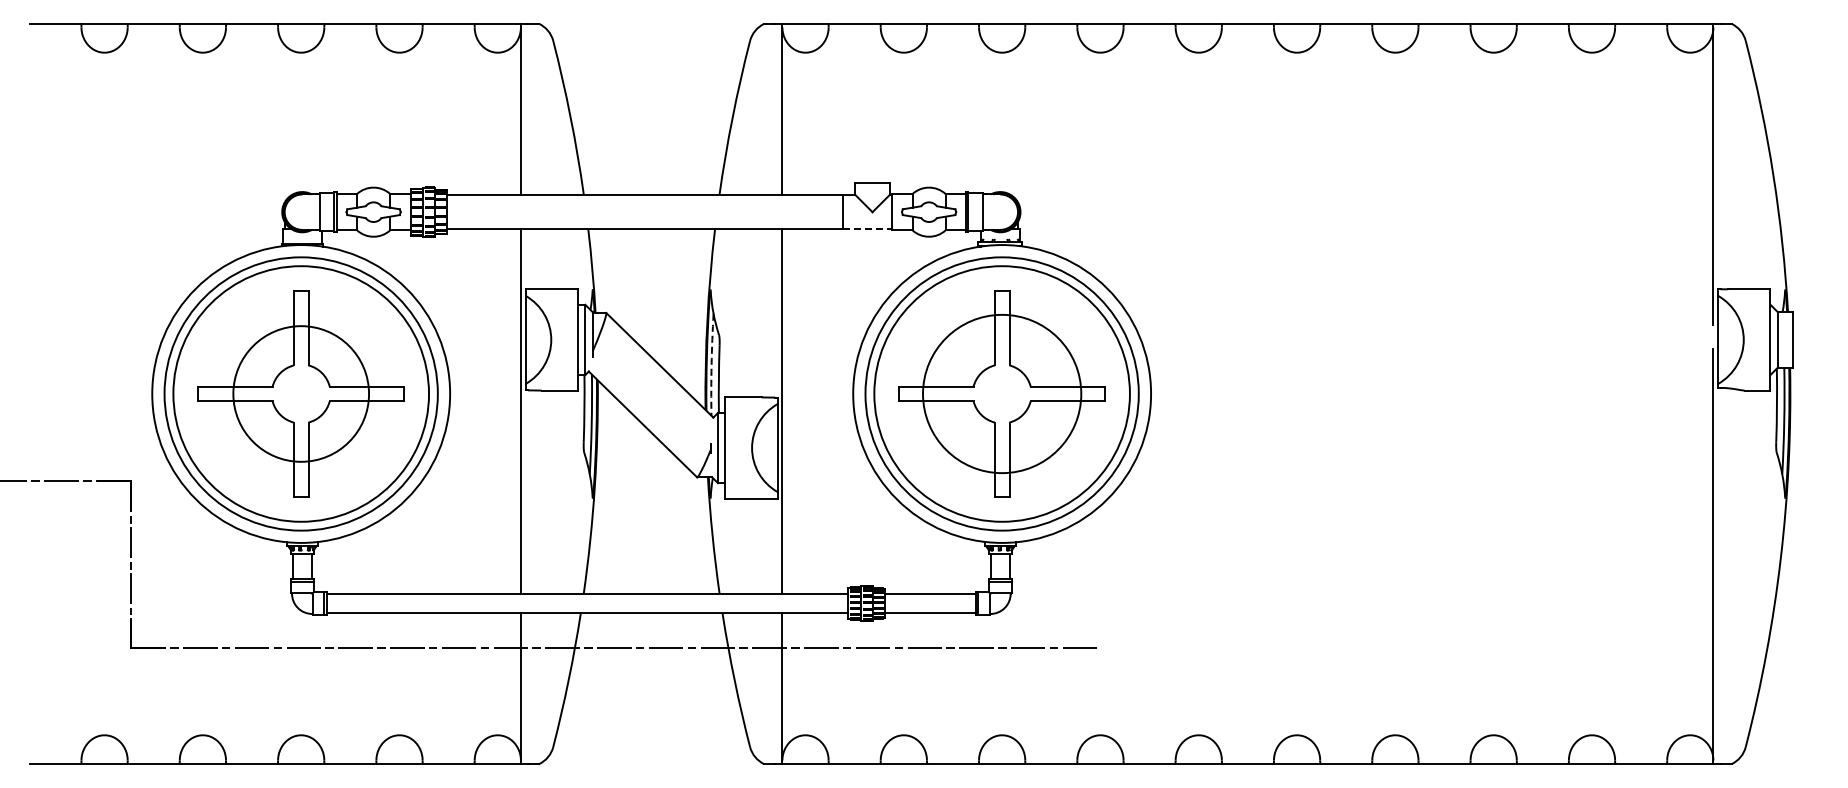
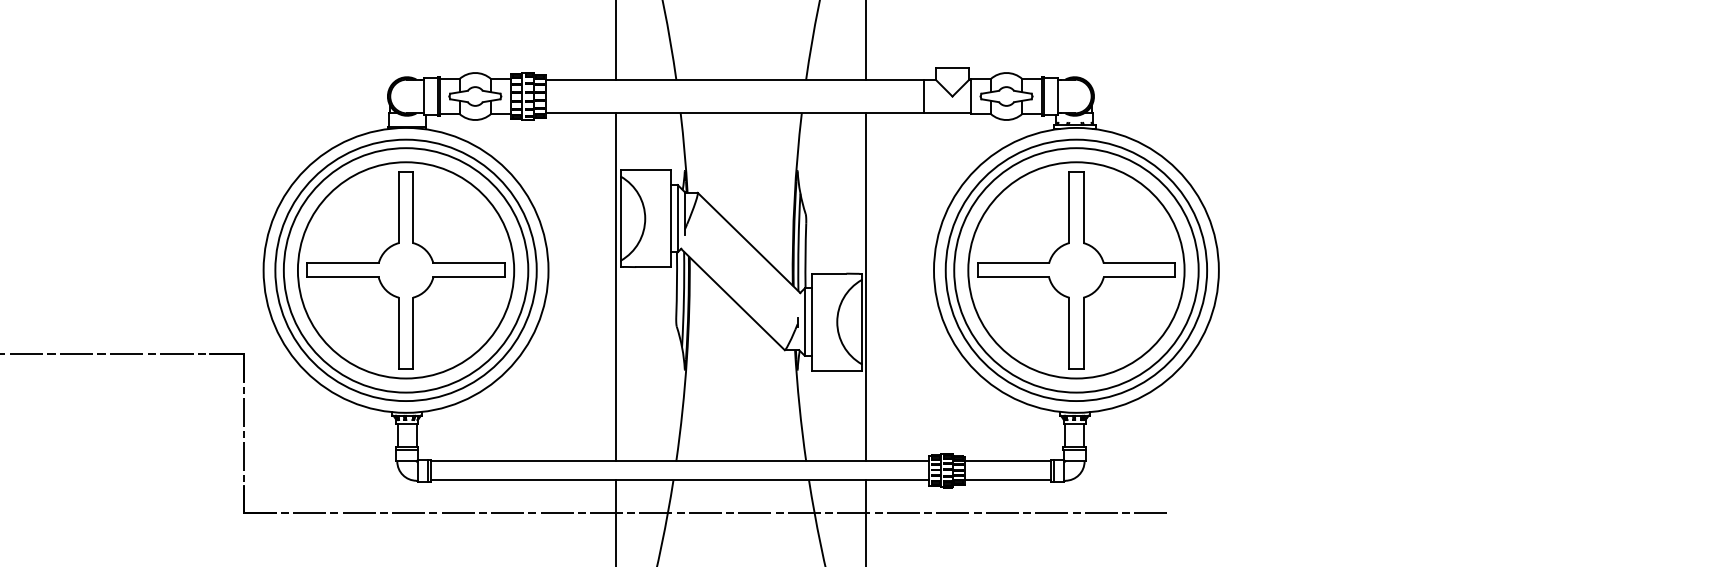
line: (867, 229) -> (947, 113), dashed -> solid
arc: (711, 364) -> (798, 242), dashed -> solid
circle: (301, 393) -> (406, 269), size x1.67
circle: (1002, 393) -> (1076, 269), size x1.43

